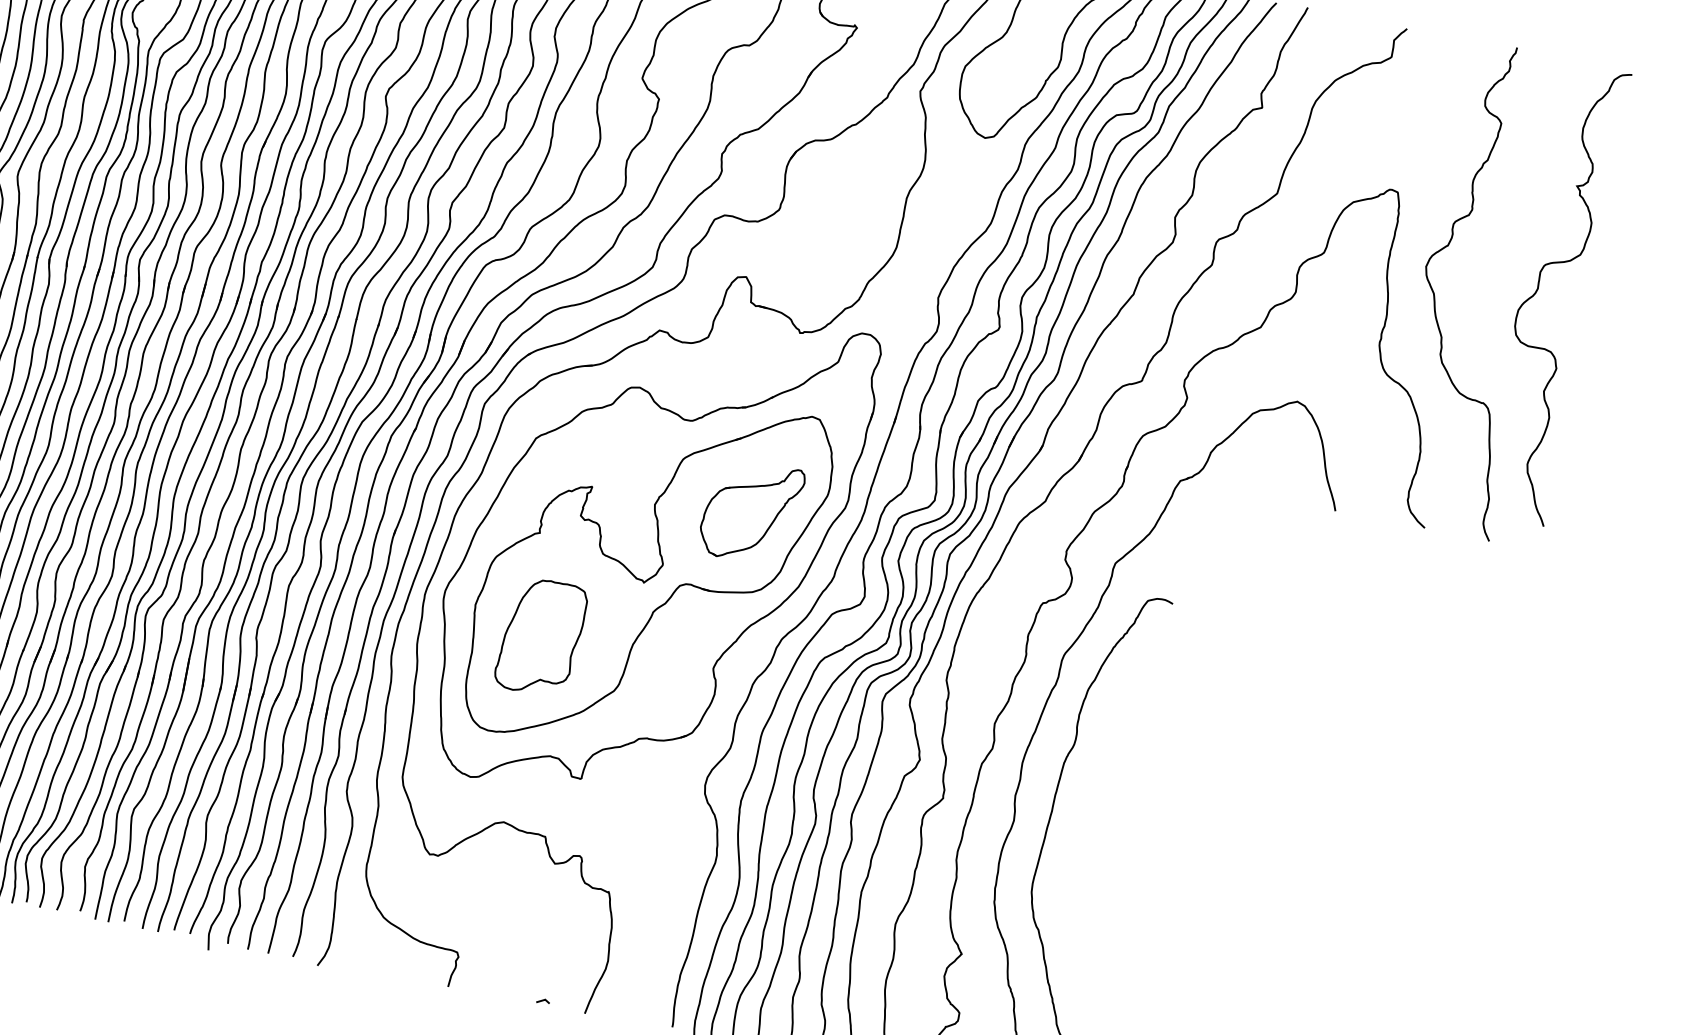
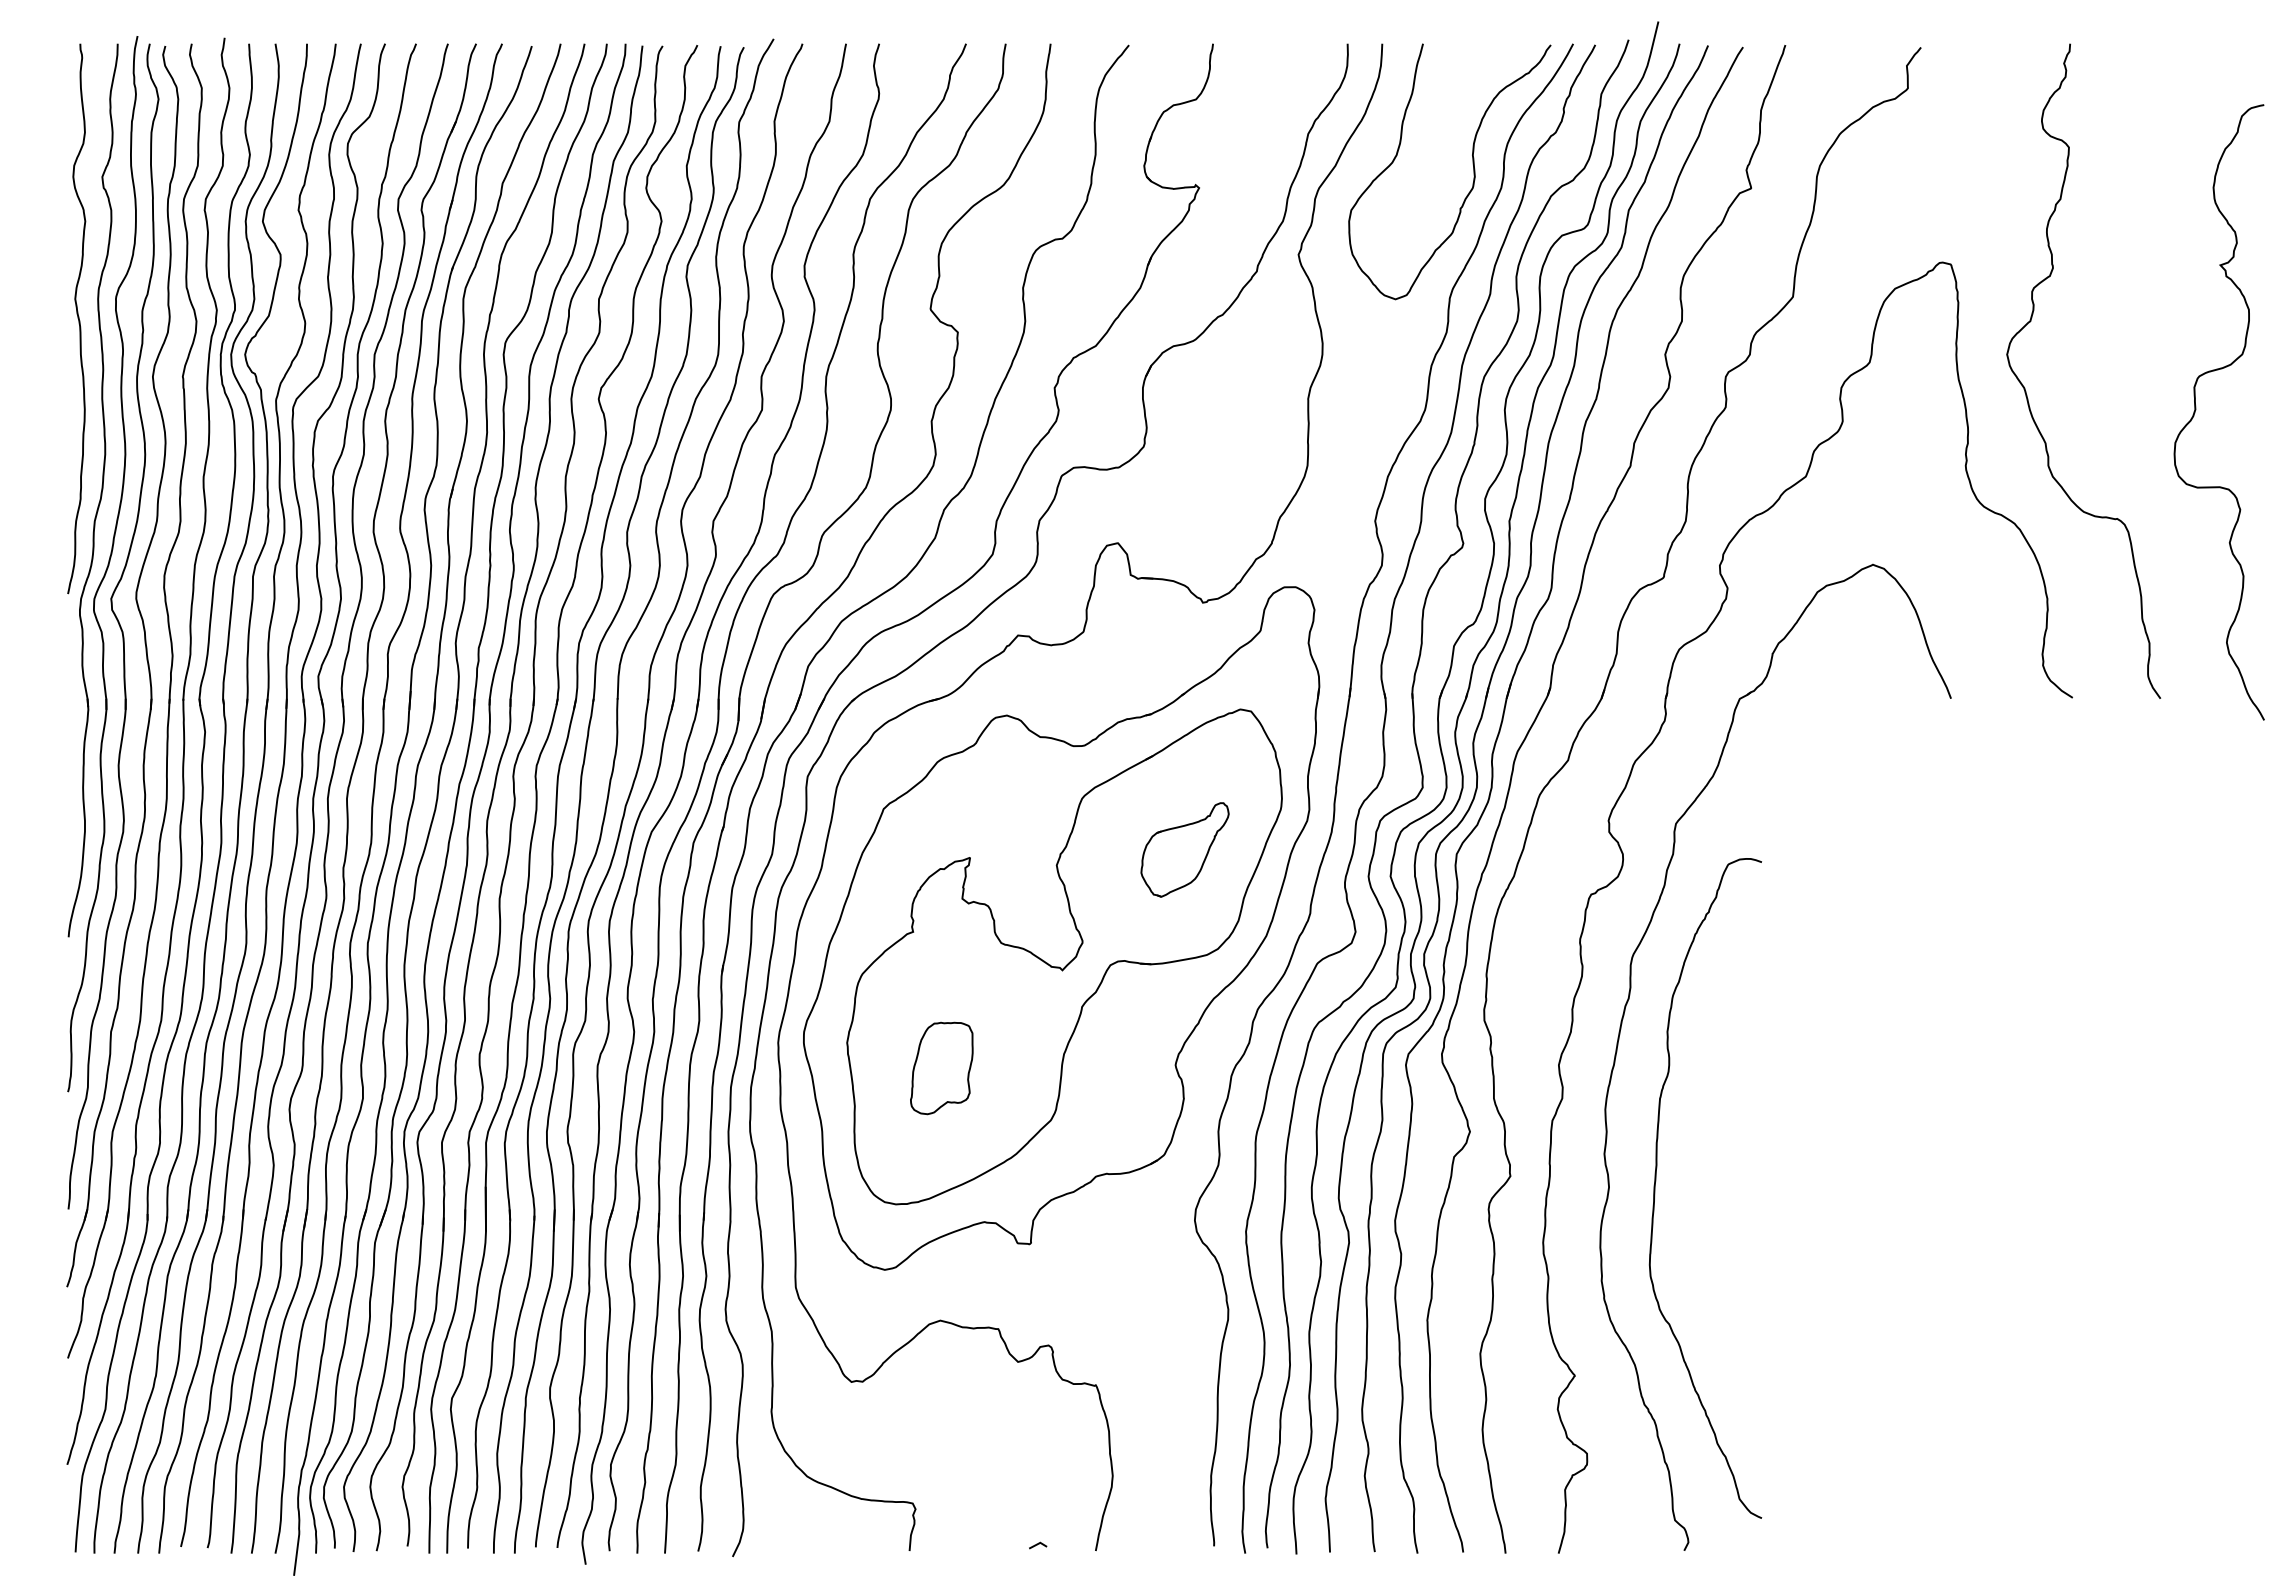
curve: (1538, 289) -> (2196, 410), moved
part: (750, 511) -> (1184, 849), size x0.7
part: (541, 637) -> (941, 1068), size x0.6

